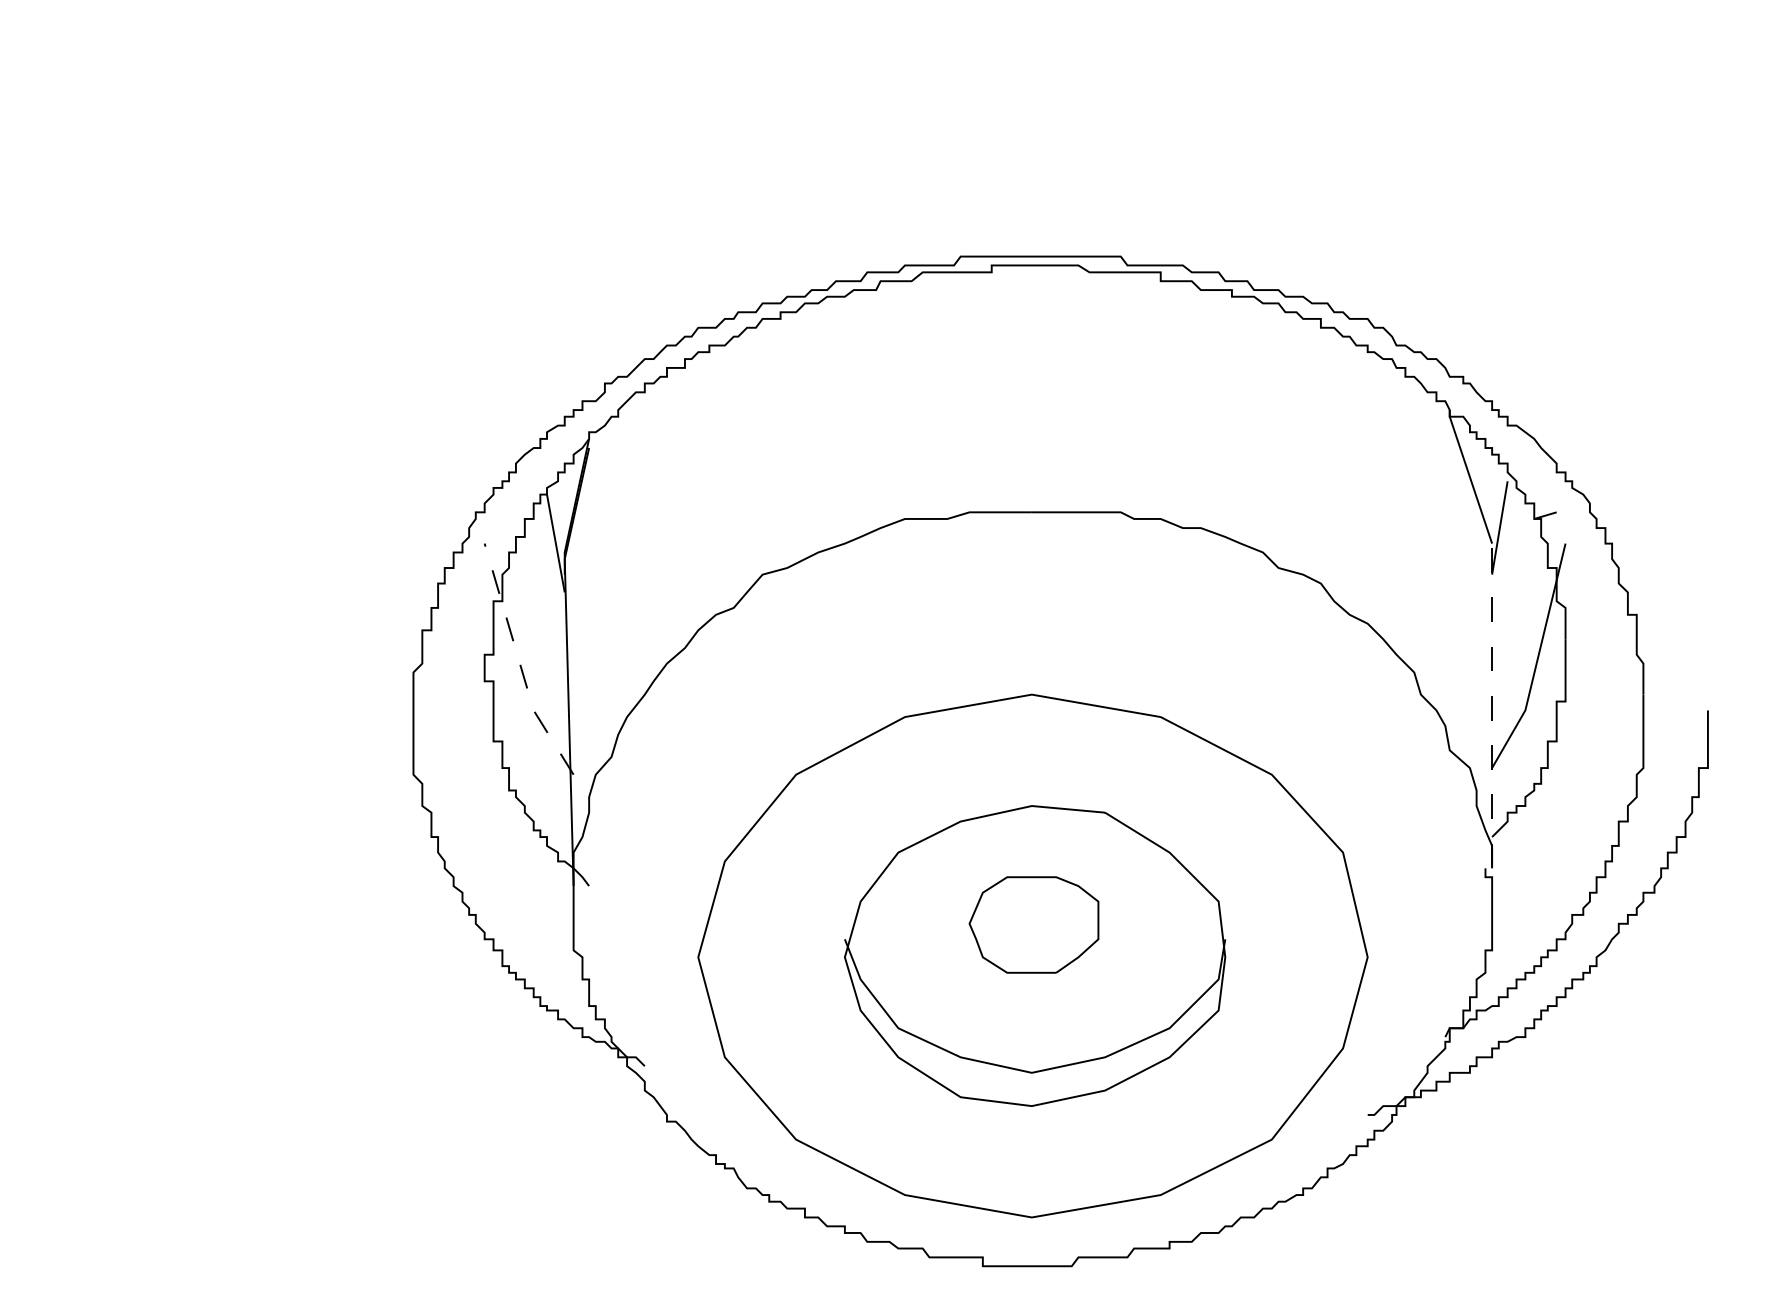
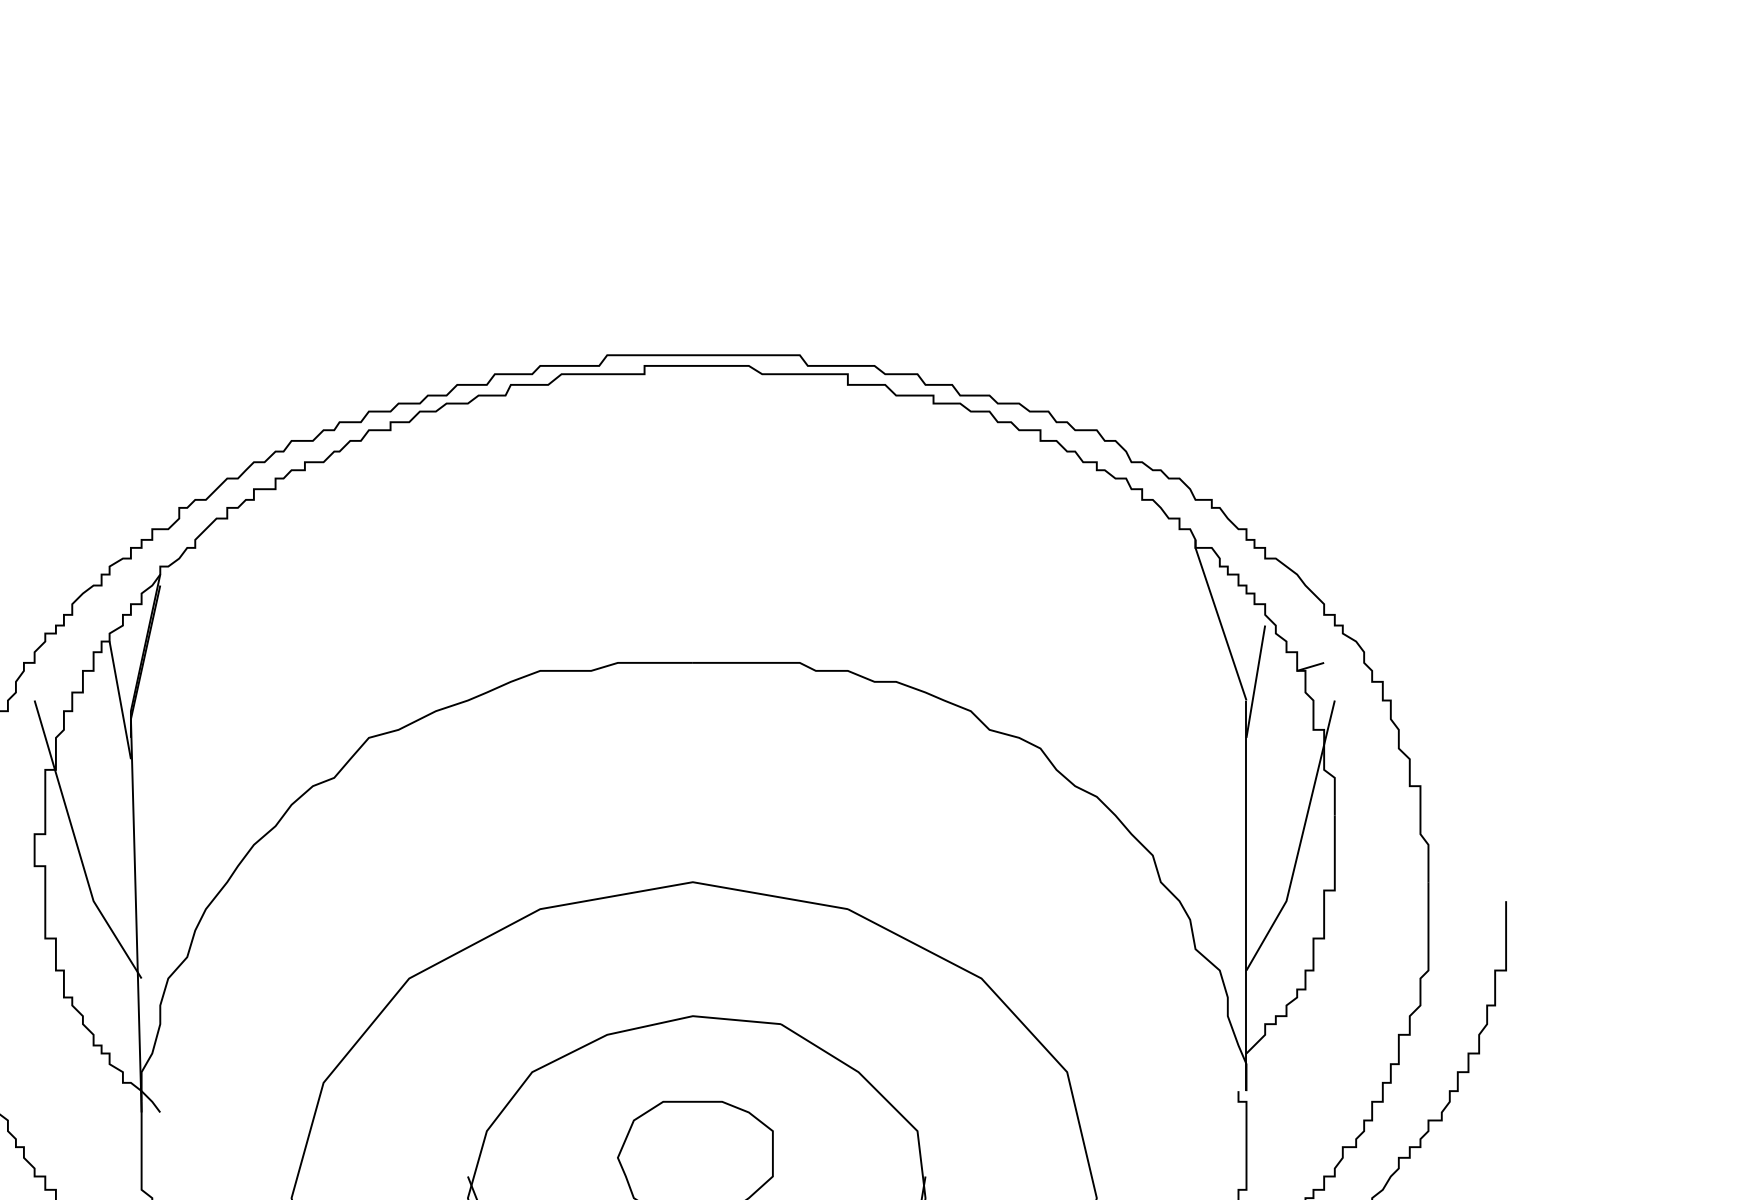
line: (519, 663) -> (76, 844), dashed -> solid
line: (1492, 705) -> (1246, 895), dashed -> solid

